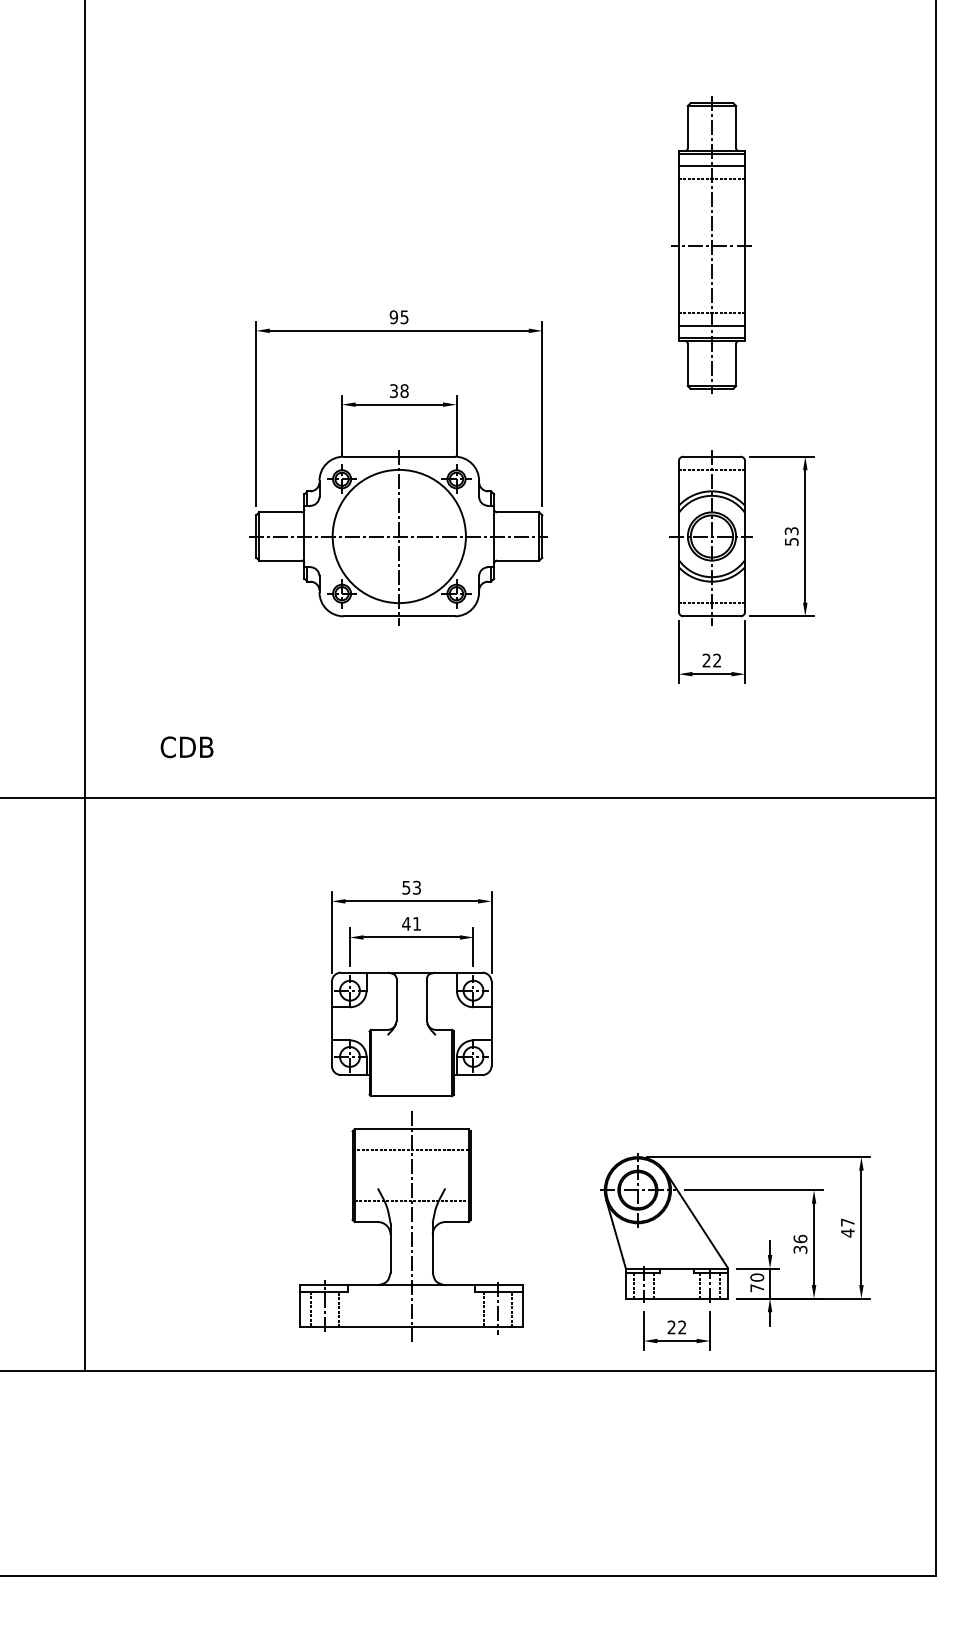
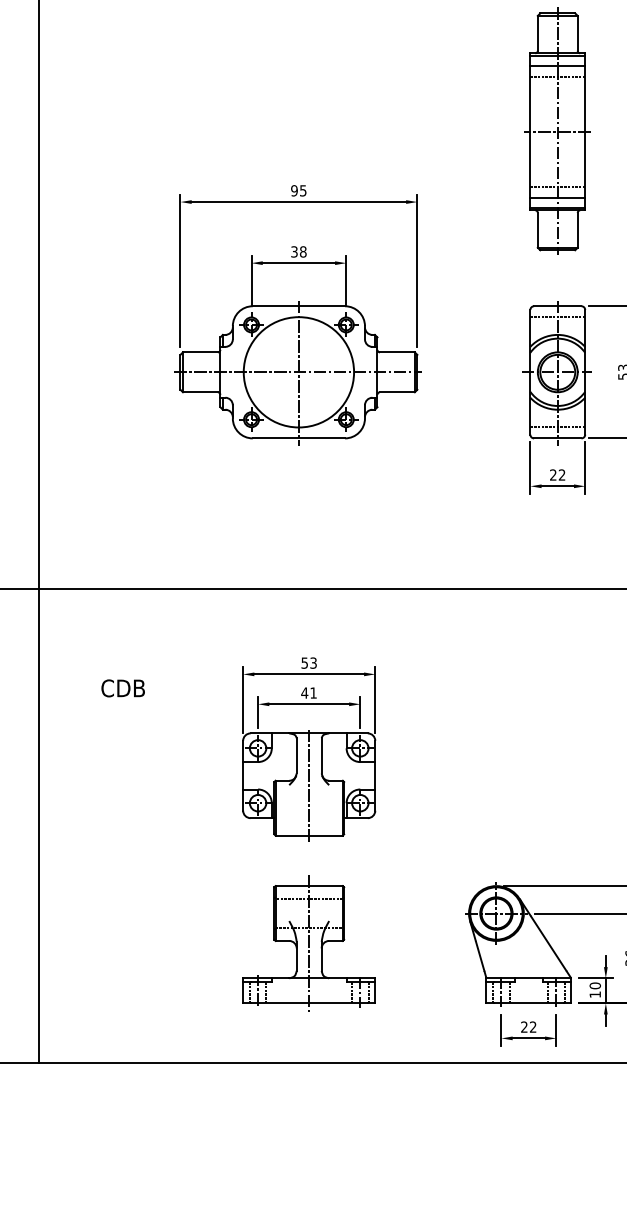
text: (186, 747) -> (122, 688), moved
line: (411, 1033) -> (309, 783), added
part: (411, 1226) -> (309, 943), size x0.71
text: (756, 1288) -> (594, 994), 70 -> 10

